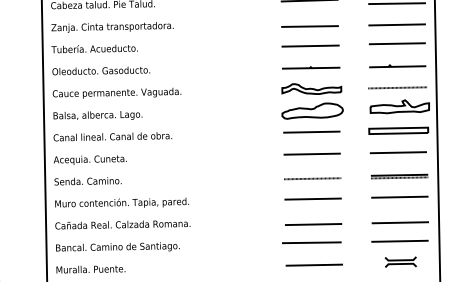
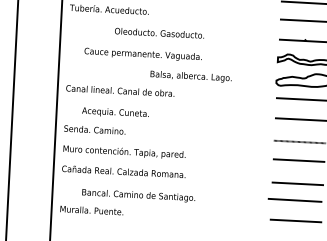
text: (101, 70) -> (159, 32), moved
text: (116, 93) -> (142, 54), moved
text: (97, 115) -> (190, 76), moved
text: (90, 159) -> (115, 112), moved
text: (117, 246) -> (138, 194), moved

